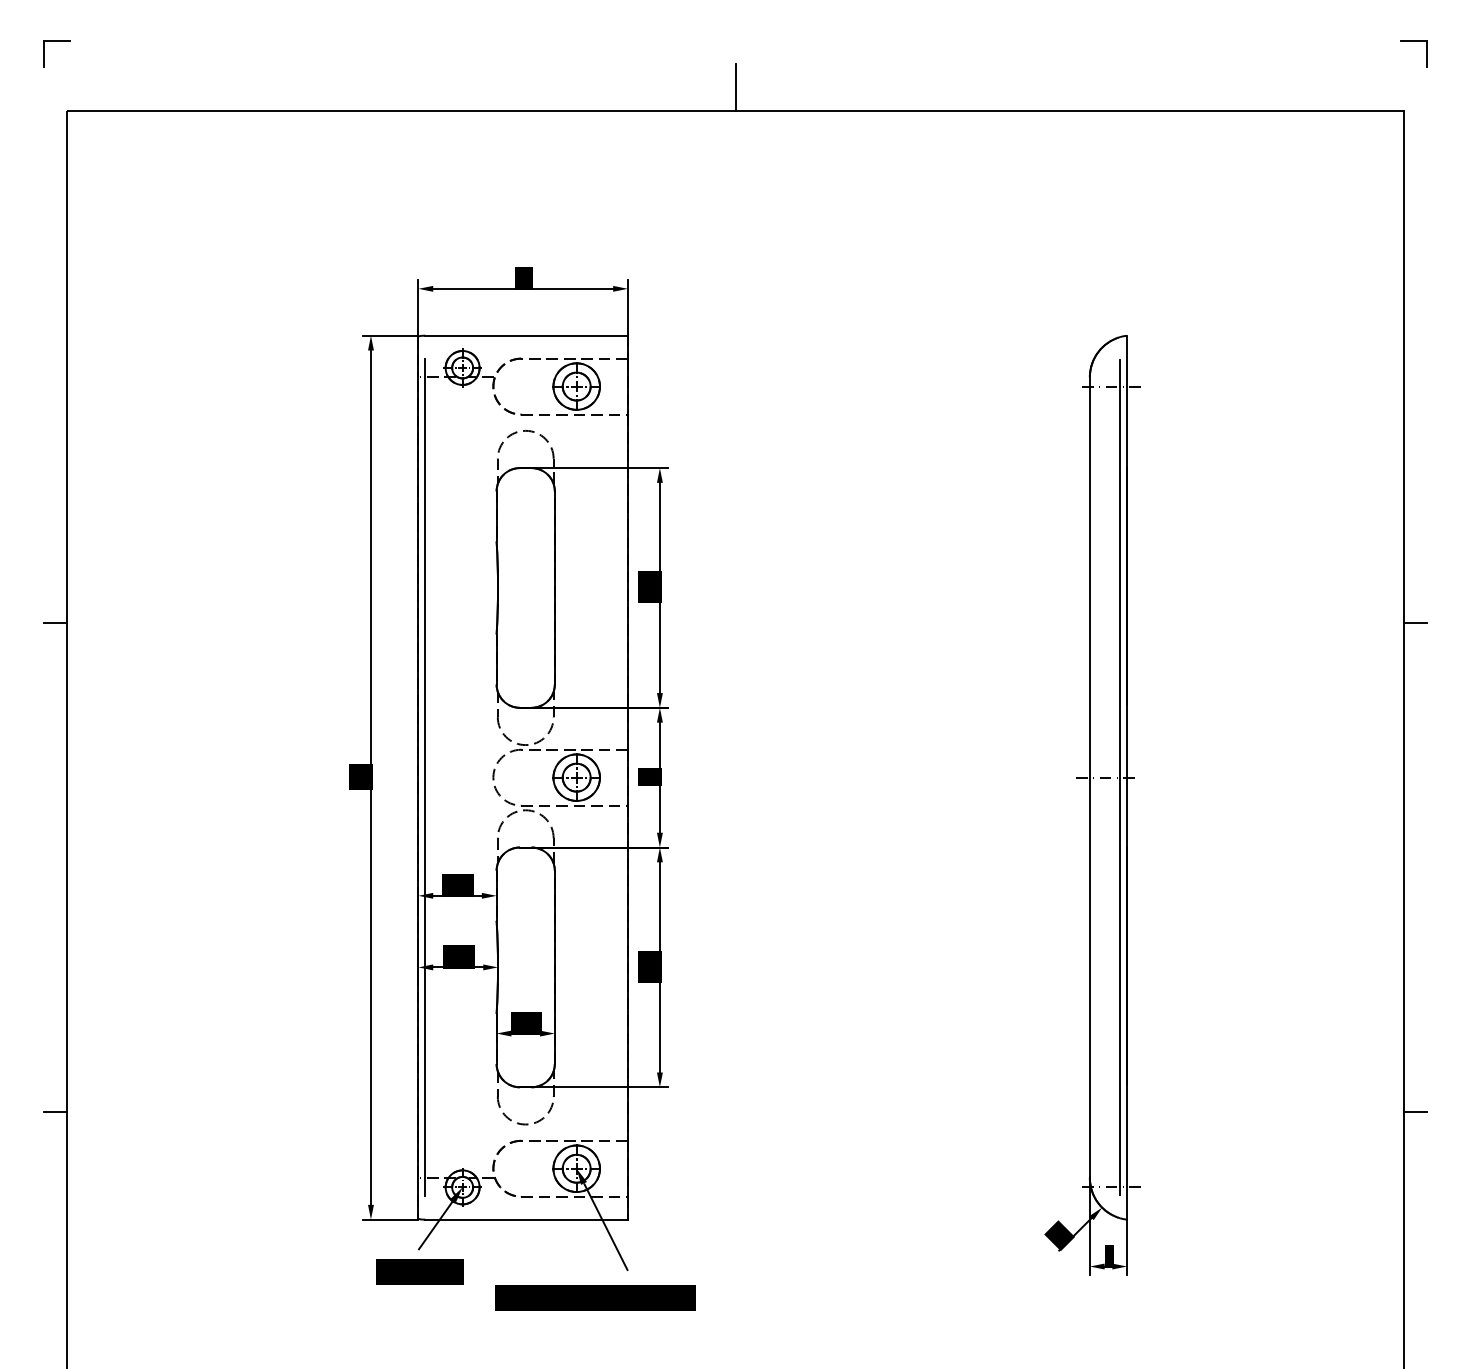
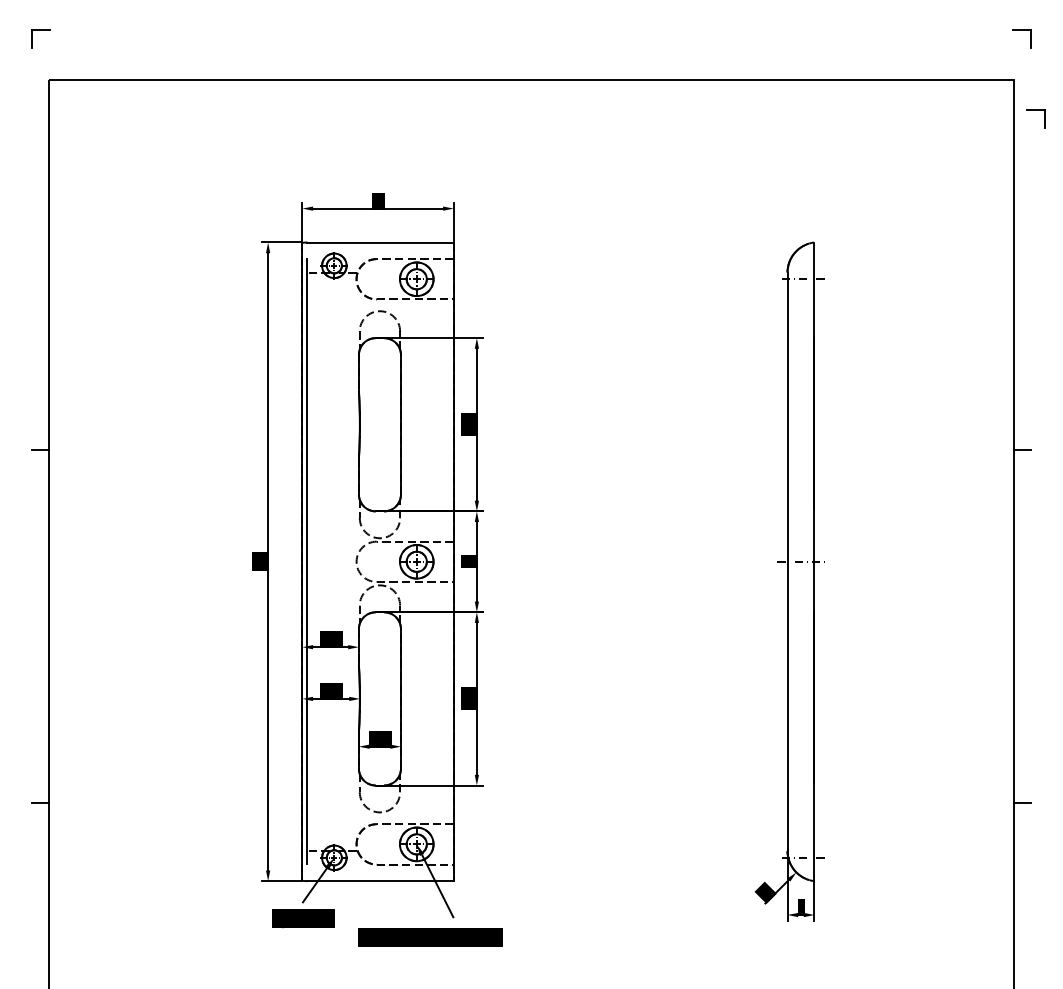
line: (735, 87) -> (531, 63), removed
part: (1433, 152) -> (1035, 110), added
line: (1120, 777) -> (809, 561), removed

